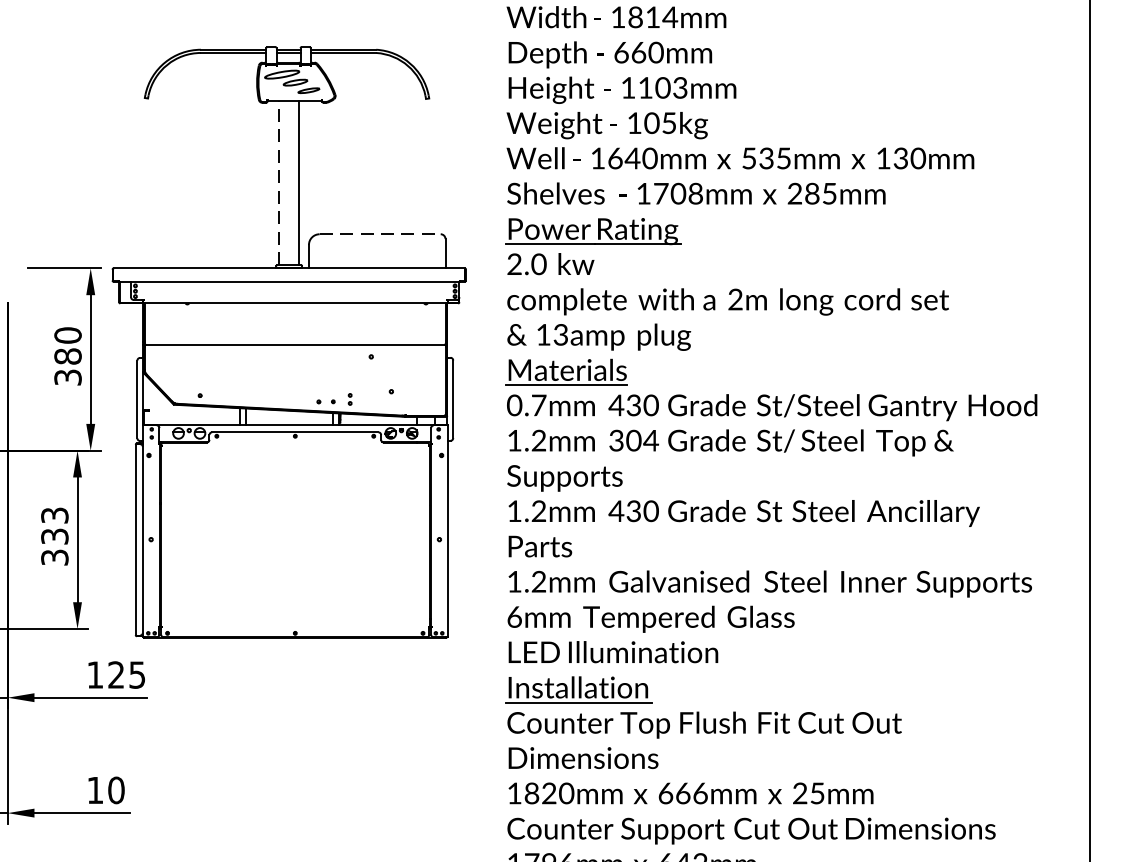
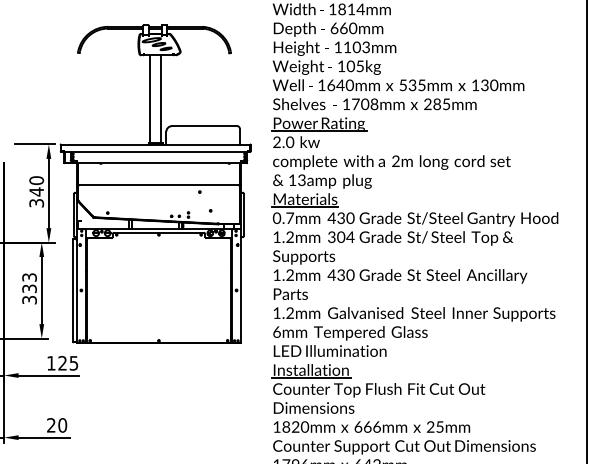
line: (279, 182) -> (150, 98), dashed -> solid
line: (379, 234) -> (204, 126), dashed -> solid
text: (67, 355) -> (36, 191), 380 -> 340
text: (95, 790) -> (51, 425), 10 -> 20

